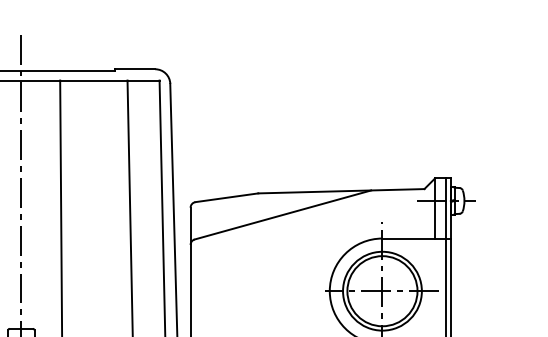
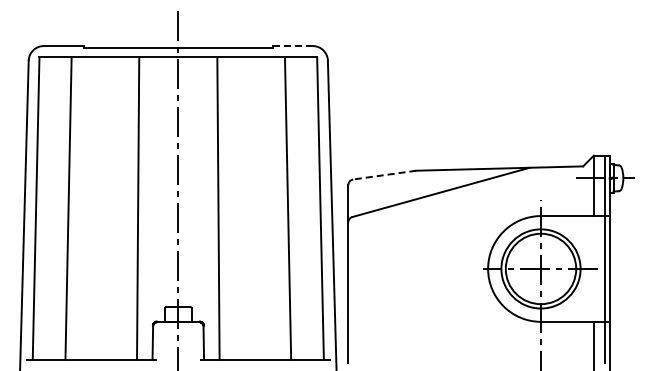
line: (136, 69) -> (293, 46), solid -> dashed
line: (226, 198) -> (384, 175), solid -> dashed

